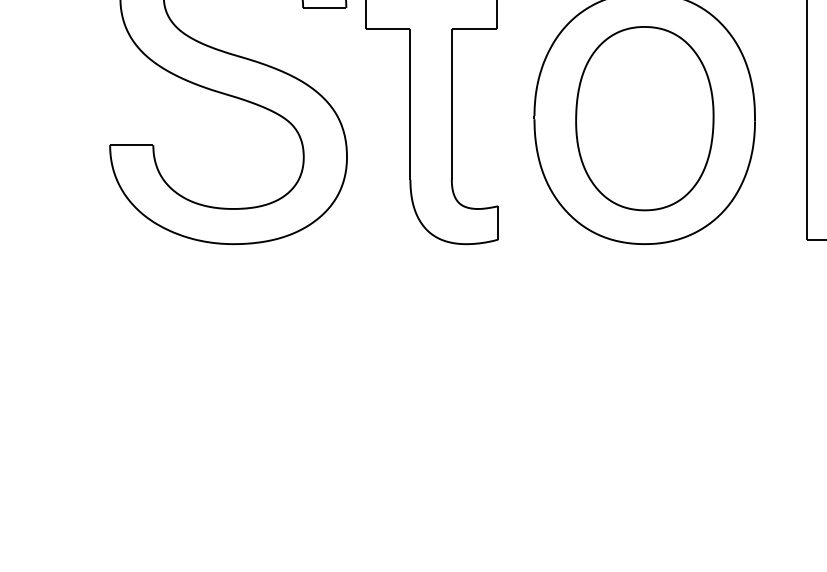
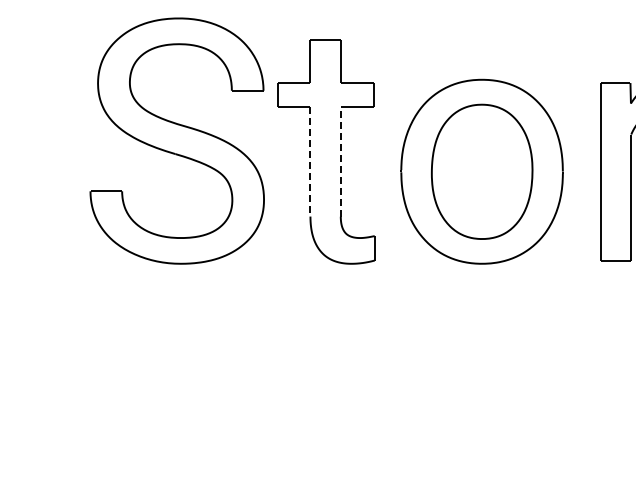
line: (451, 104) -> (340, 161), solid -> dashed
line: (410, 105) -> (310, 162), solid -> dashed

